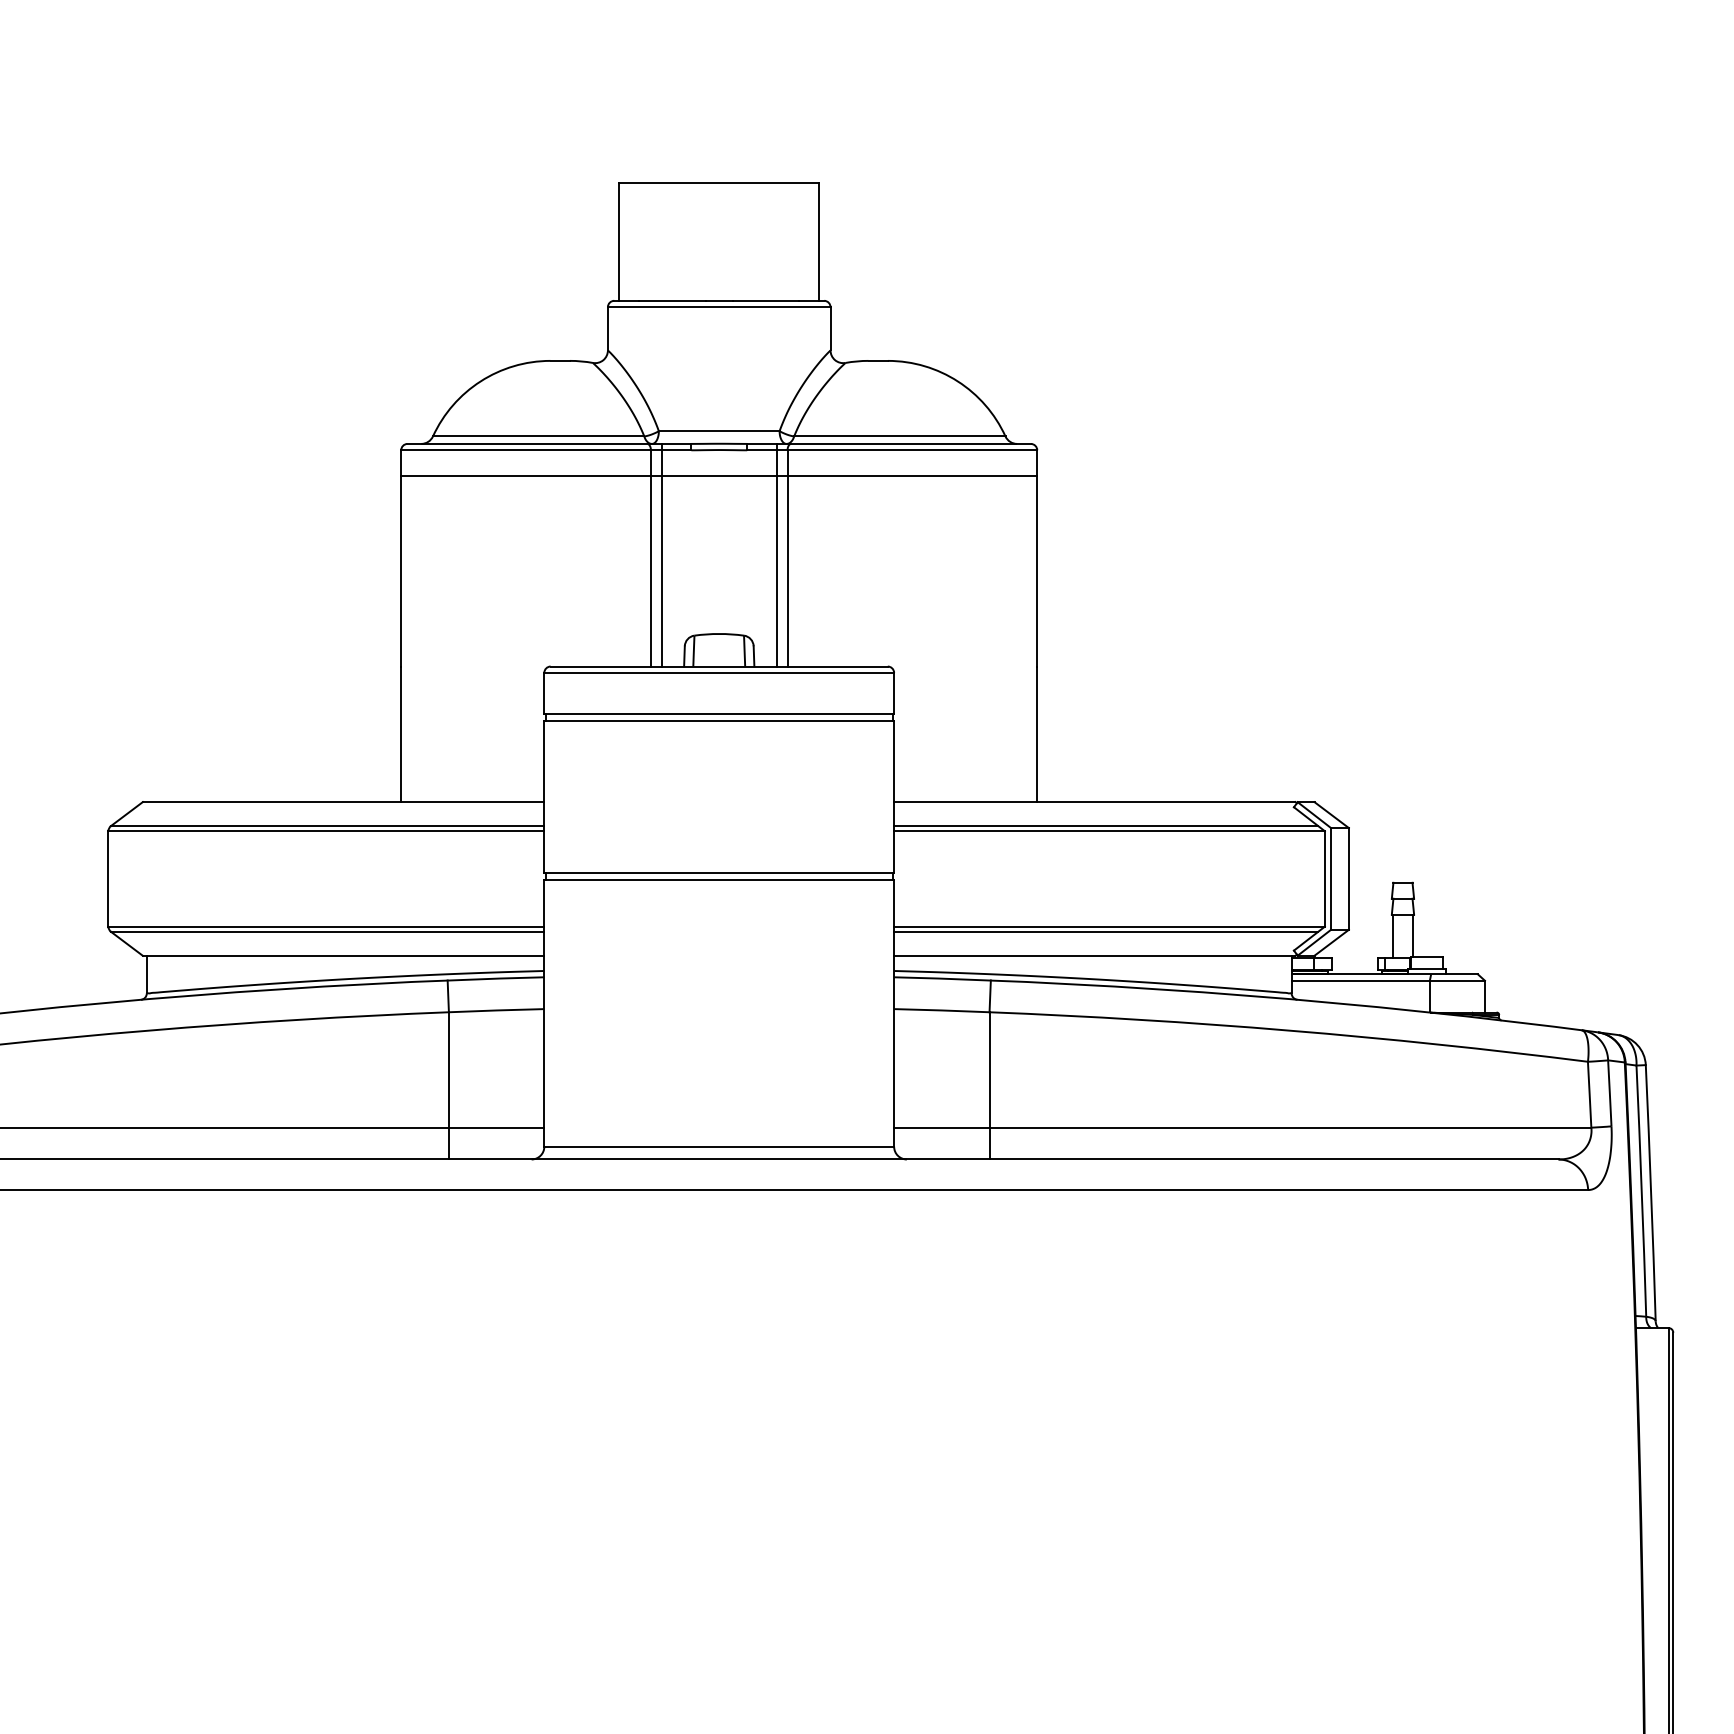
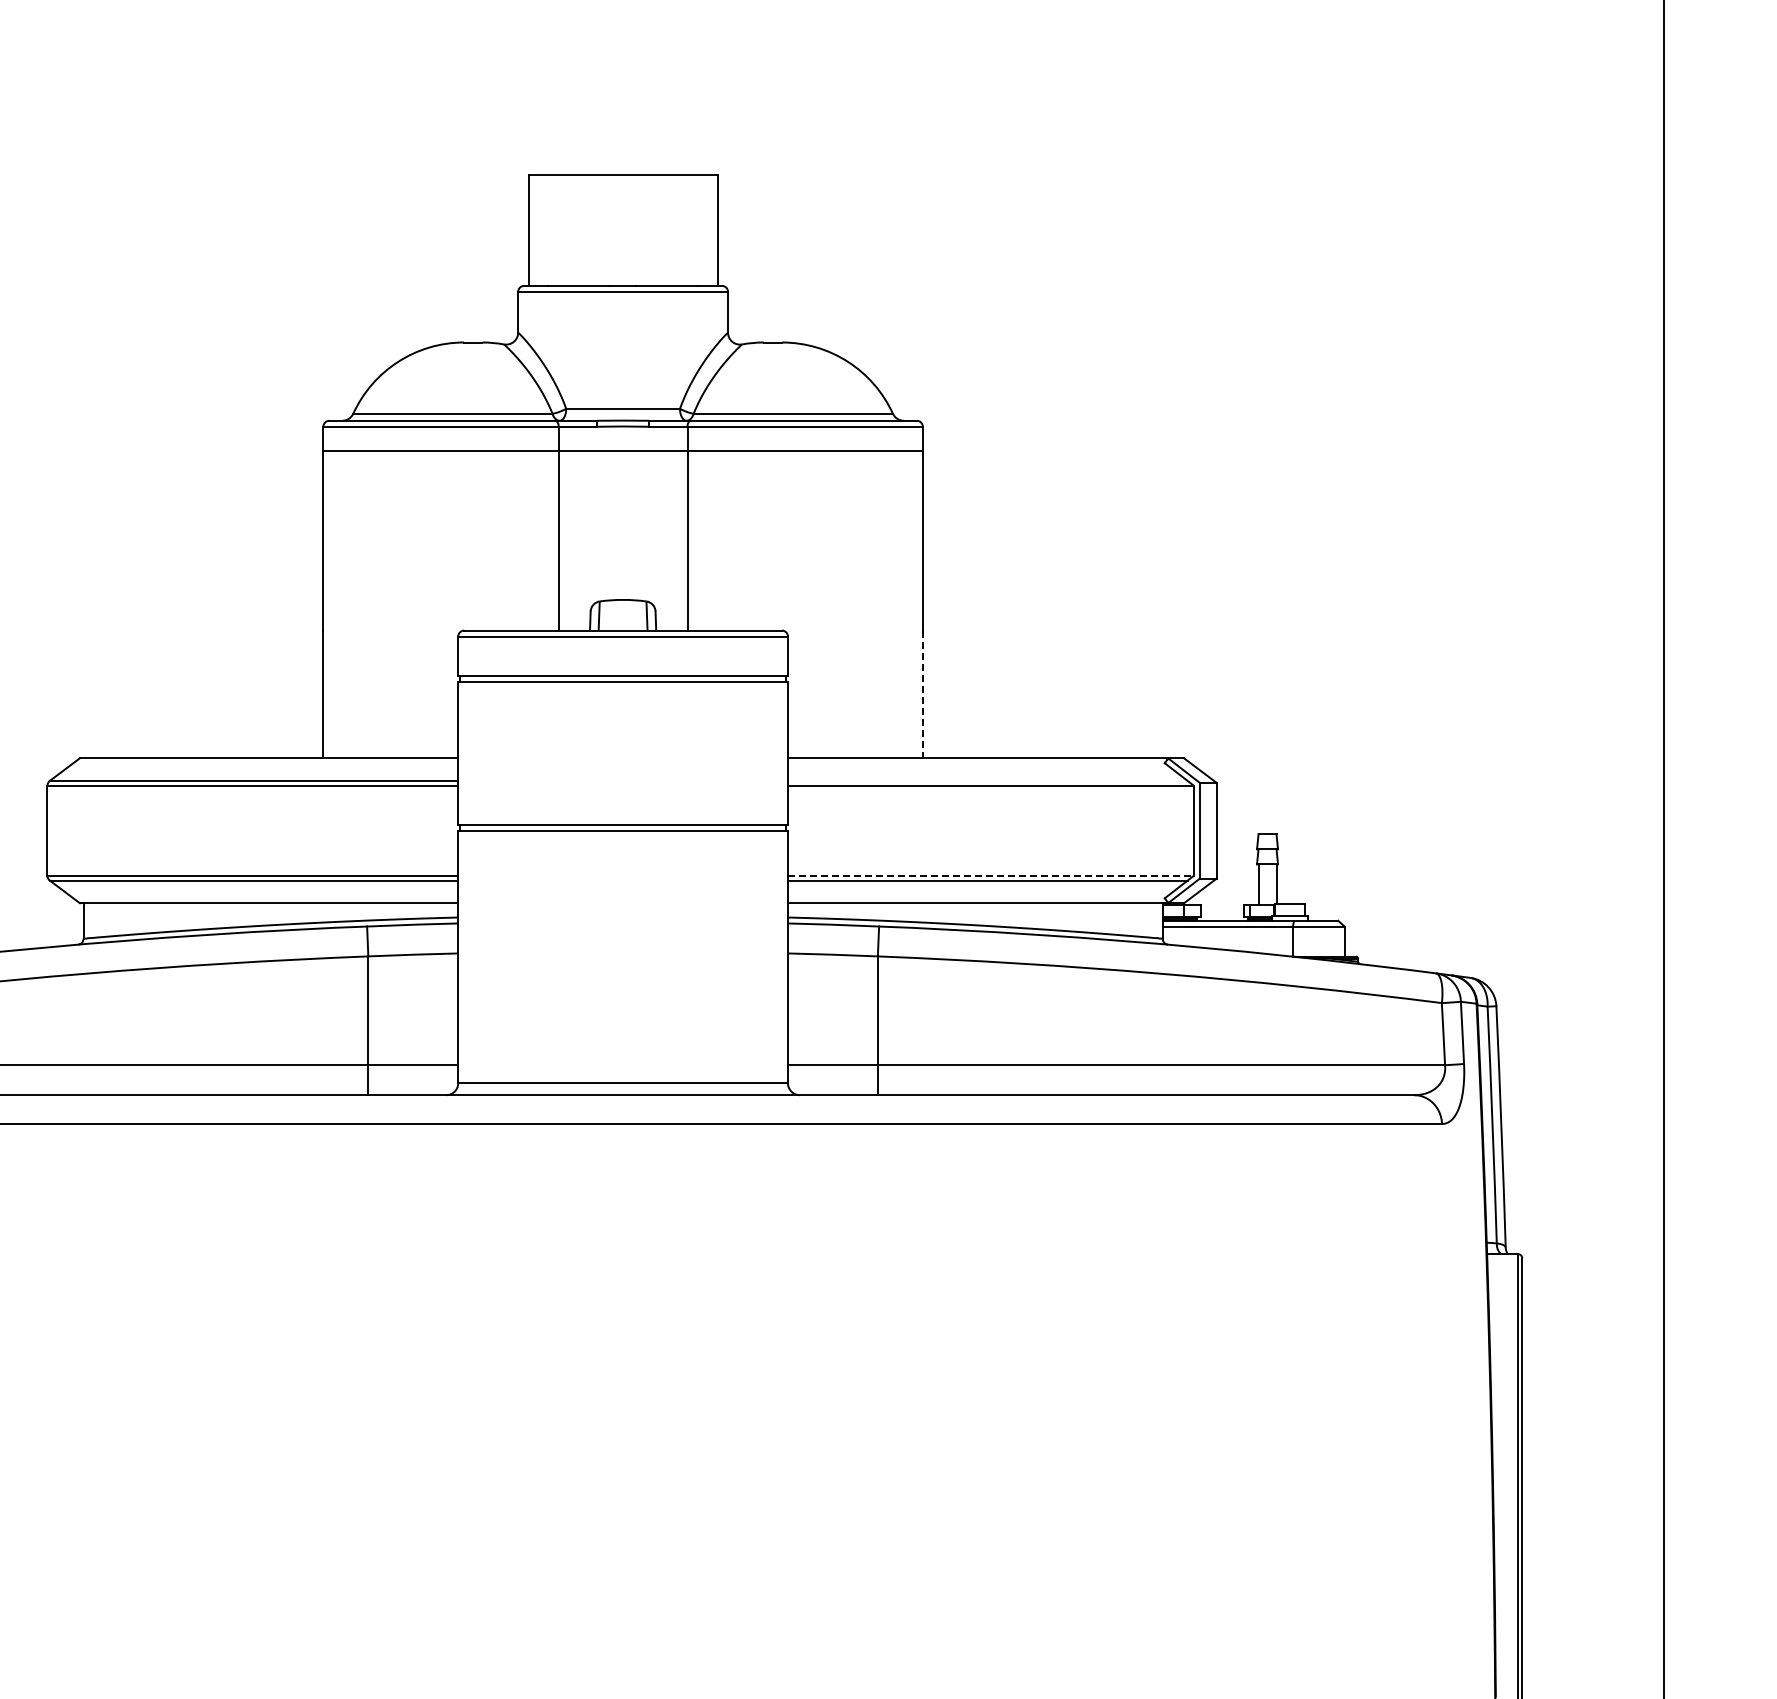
line: (661, 555) -> (568, 525), removed
line: (776, 555) -> (677, 525), removed
line: (1036, 734) -> (922, 694), solid -> dashed
line: (1105, 825) -> (987, 780), removed
line: (1109, 926) -> (990, 875), solid -> dashed

